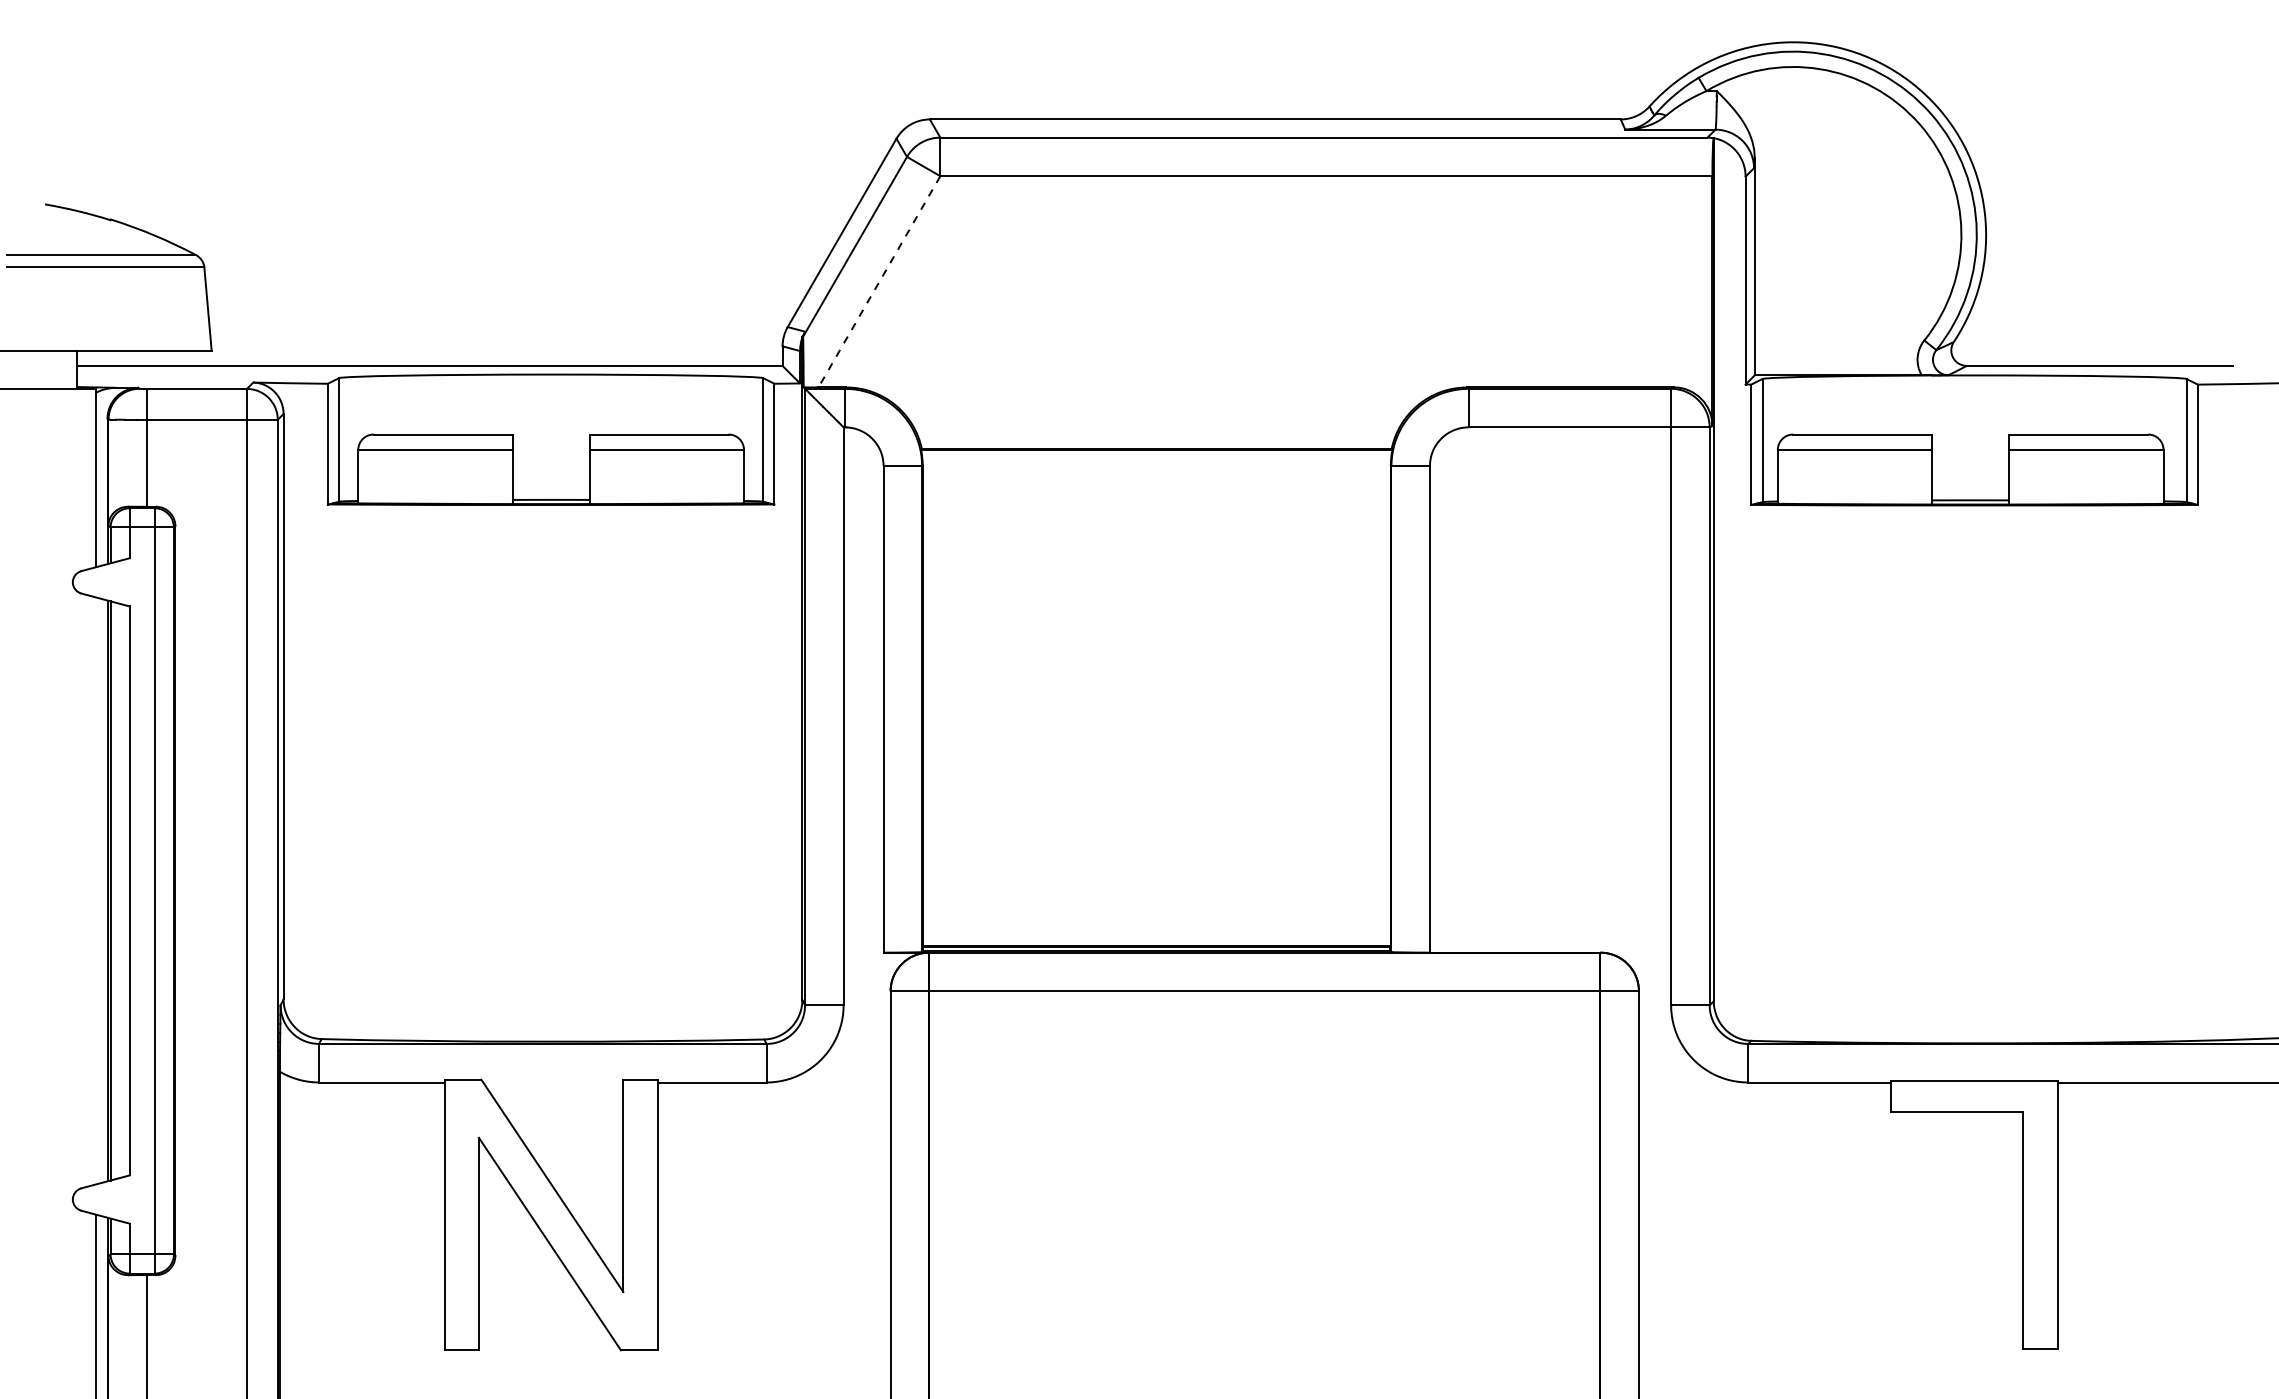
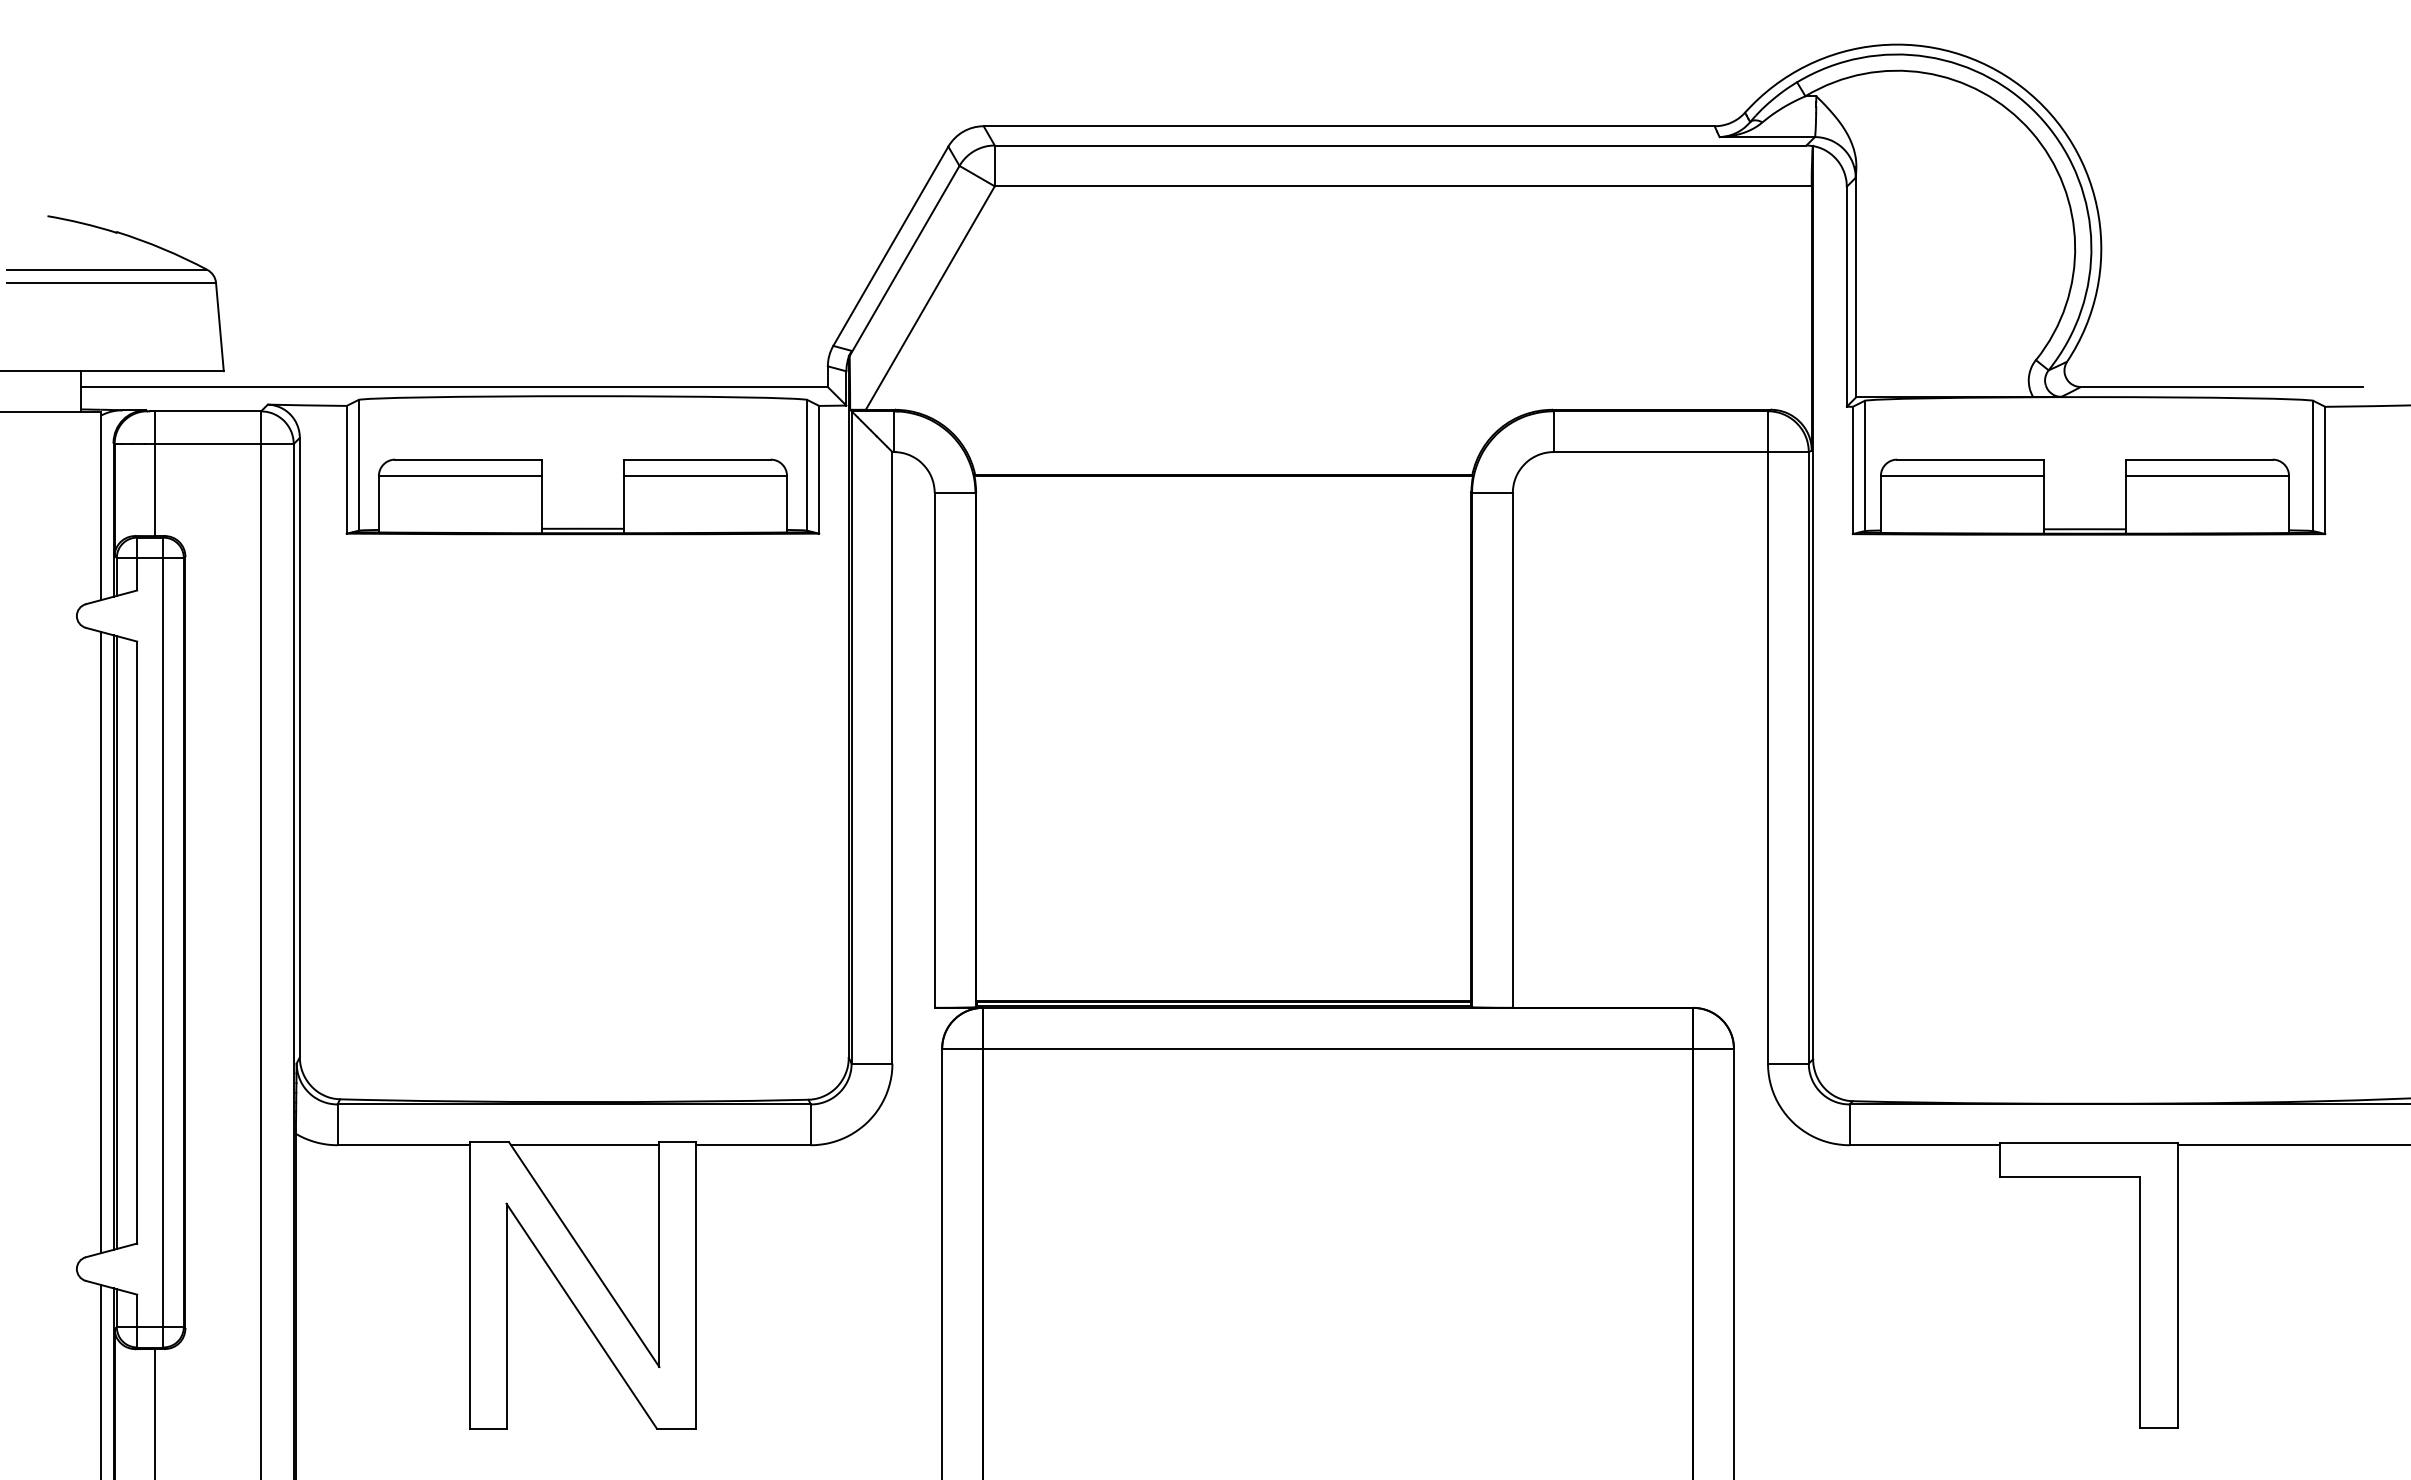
line: (879, 282) -> (930, 298), dashed -> solid
line: (96, 890) -> (101, 942), added
line: (553, 1082) -> (585, 1145), added

